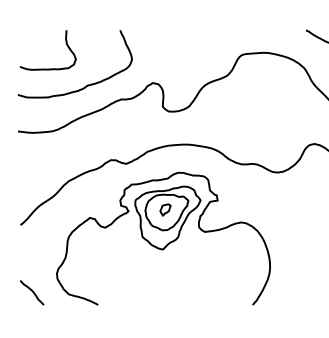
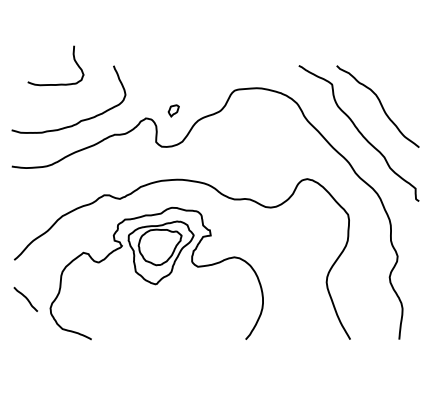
curve: (50, 68) -> (58, 83), moved
part: (165, 209) -> (173, 110), moved
curve: (31, 291) -> (25, 298), moved

